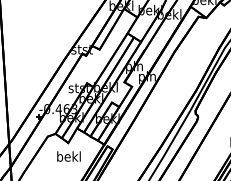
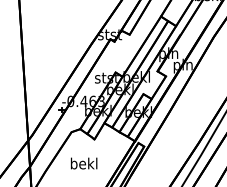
text: (68, 156) -> (83, 163), moved

